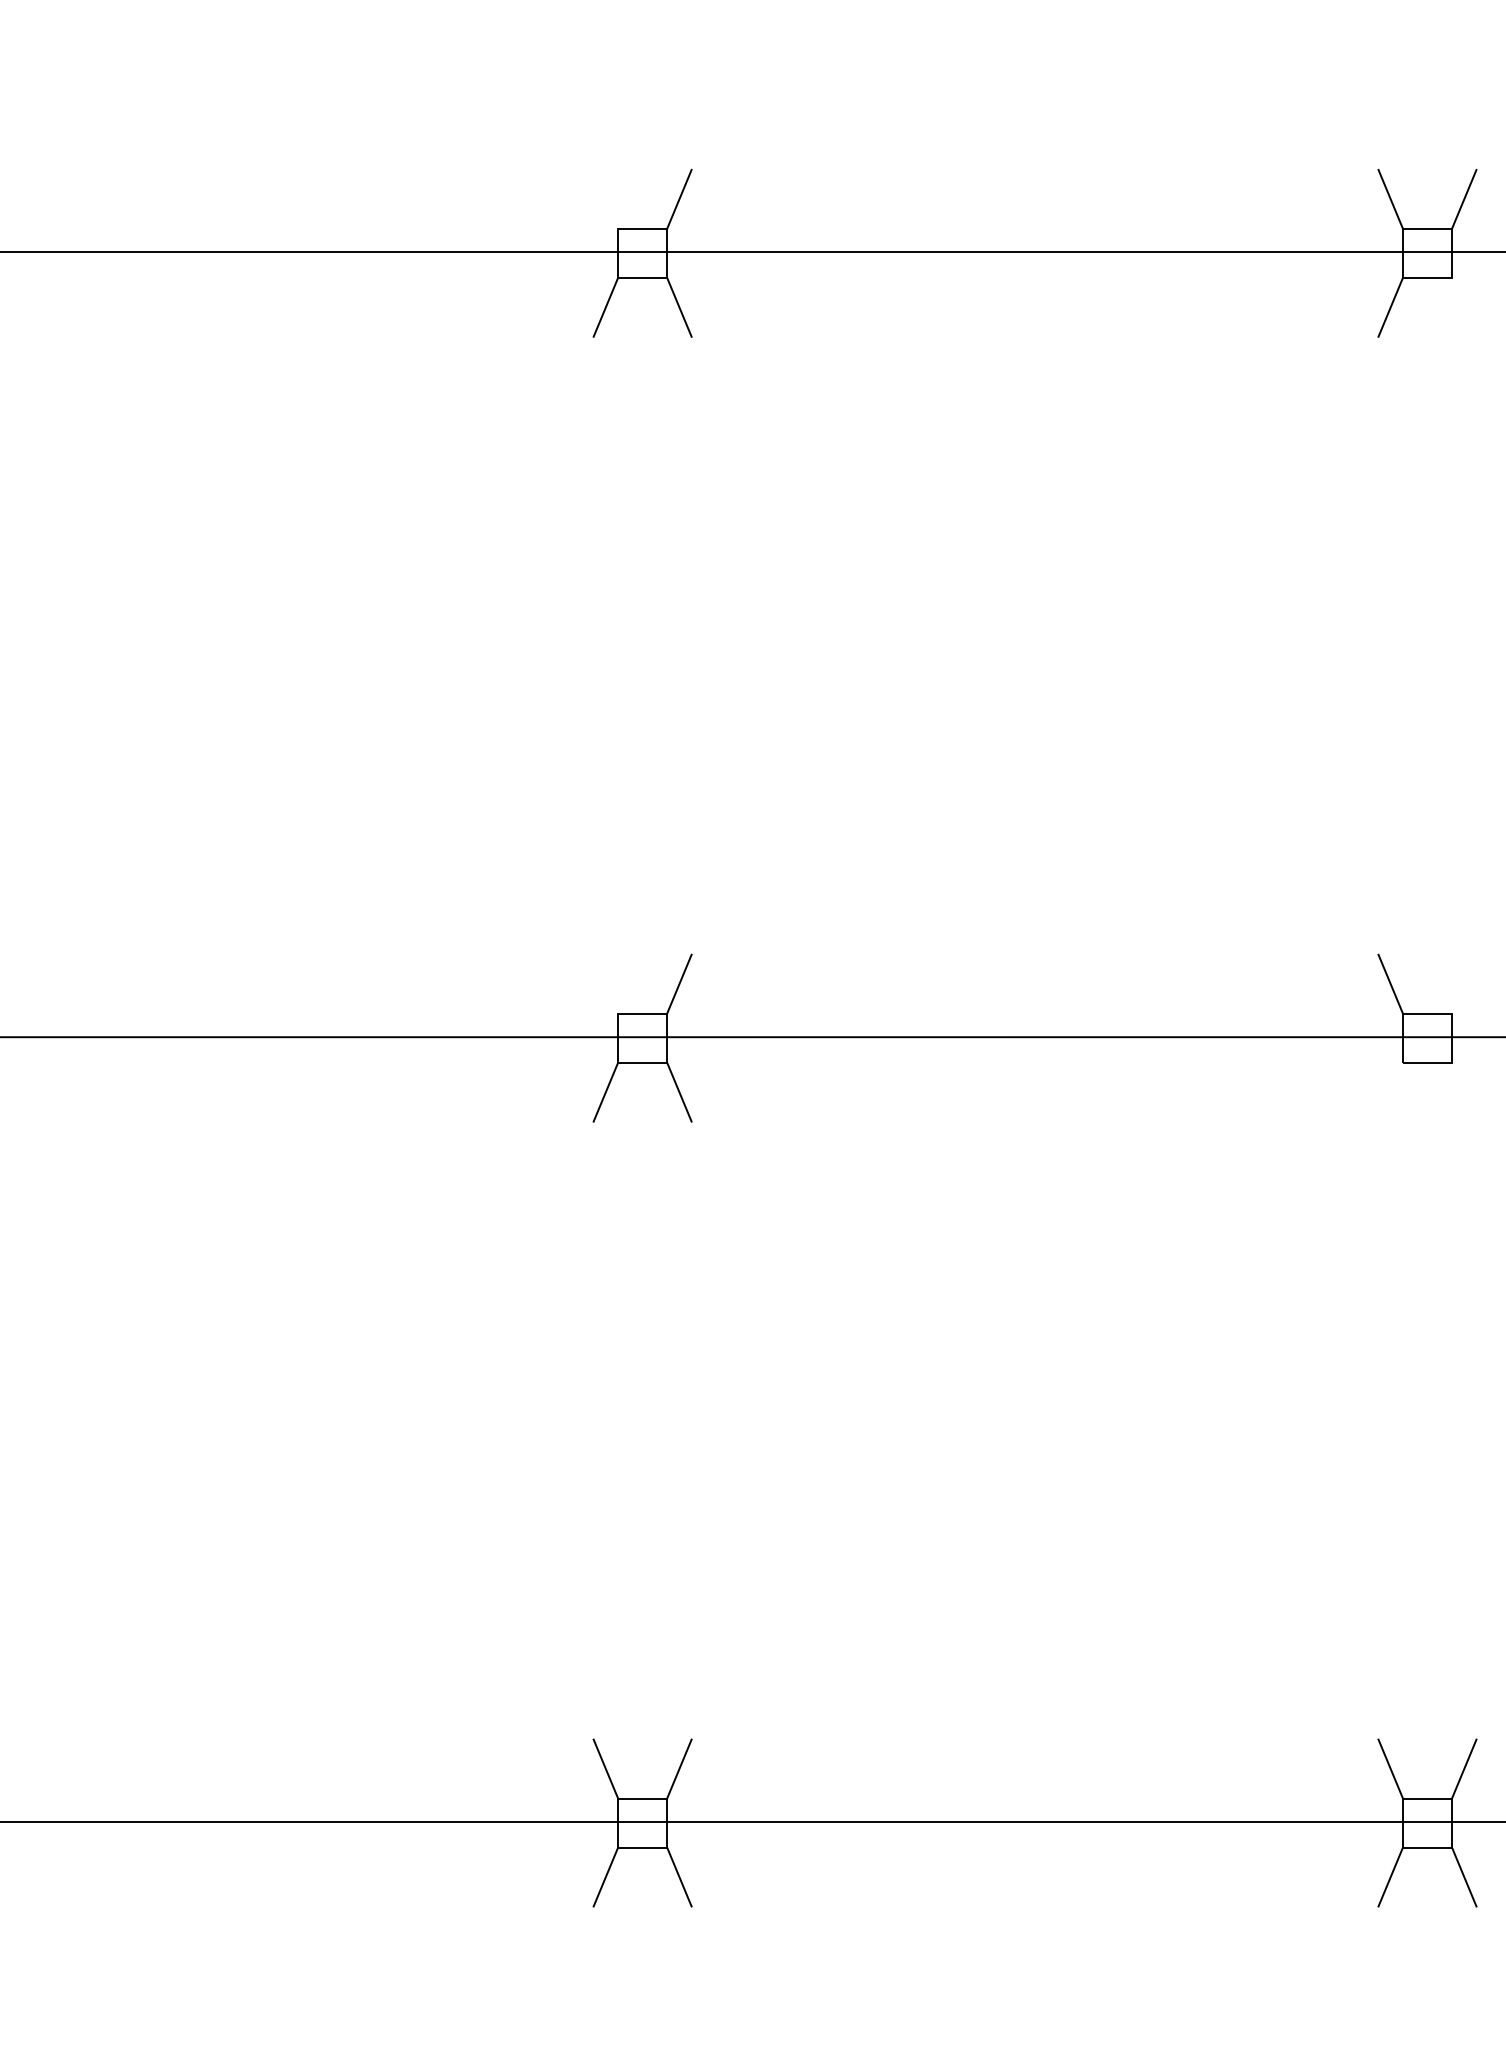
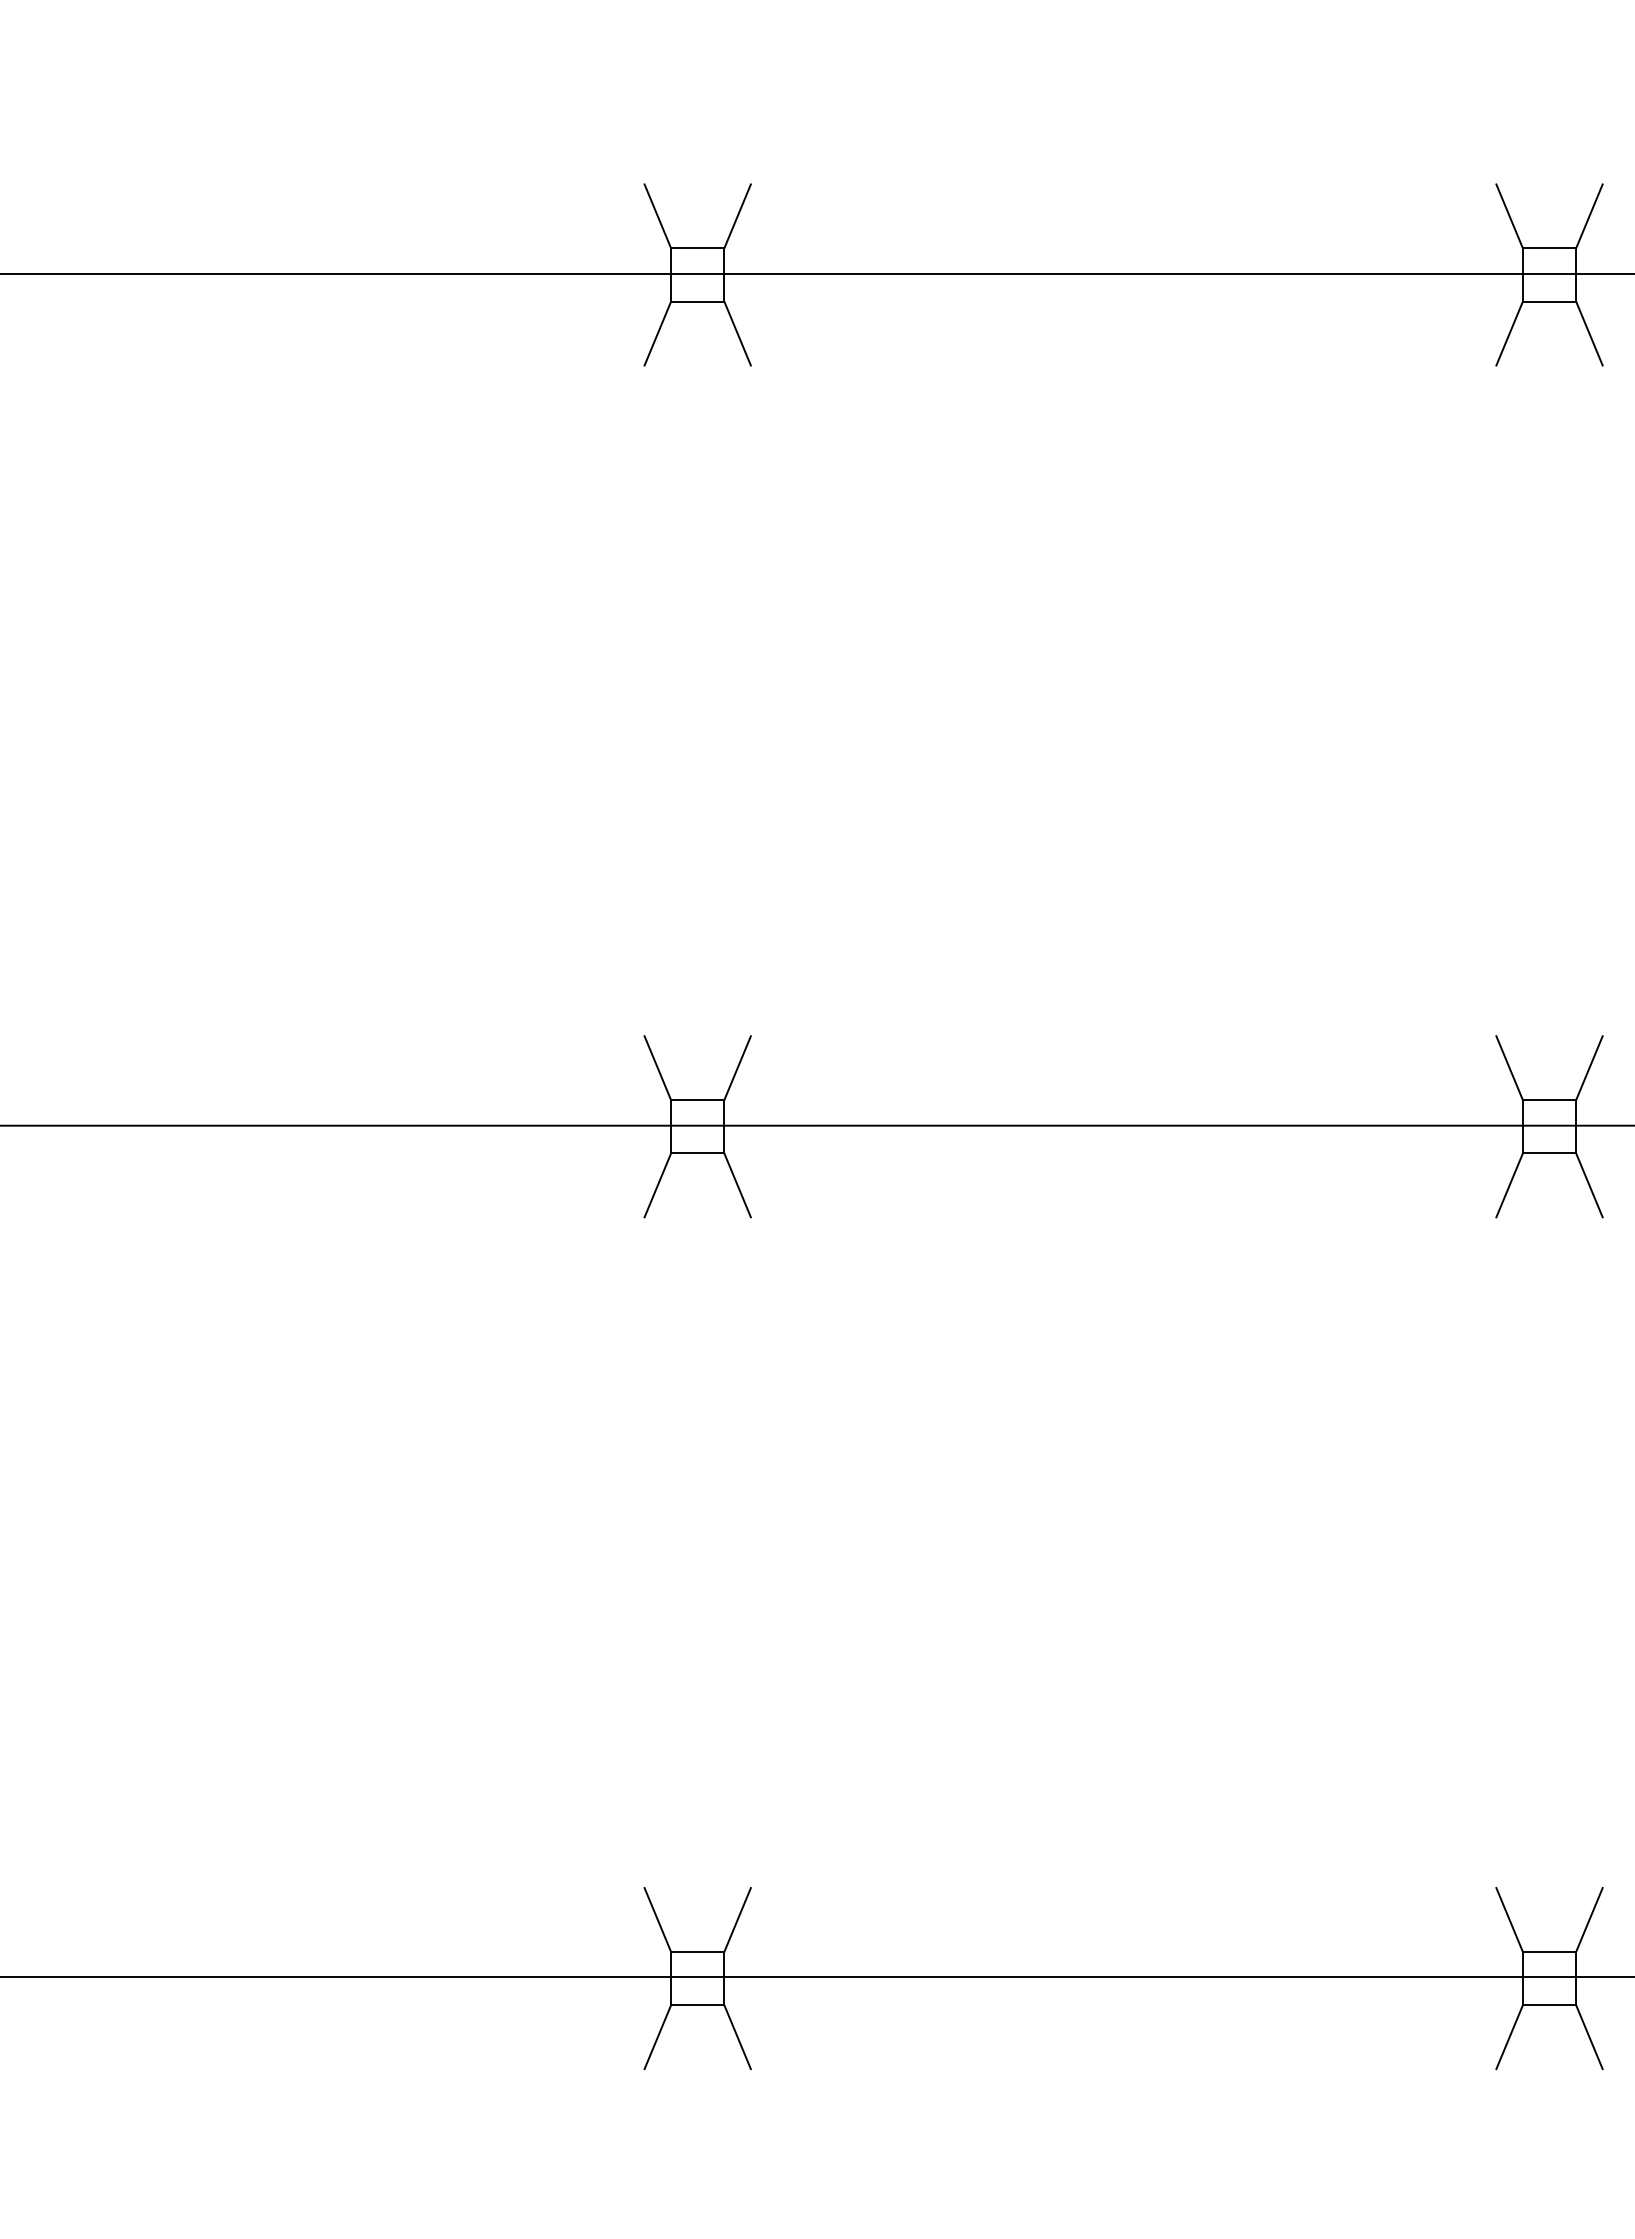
line: (605, 199) -> (657, 216), added
line: (1464, 307) -> (1589, 333), added
line: (605, 984) -> (657, 1068), added
line: (1464, 984) -> (1589, 1068), added
line: (1390, 1092) -> (1509, 1185), added
line: (1464, 1092) -> (1589, 1185), added

